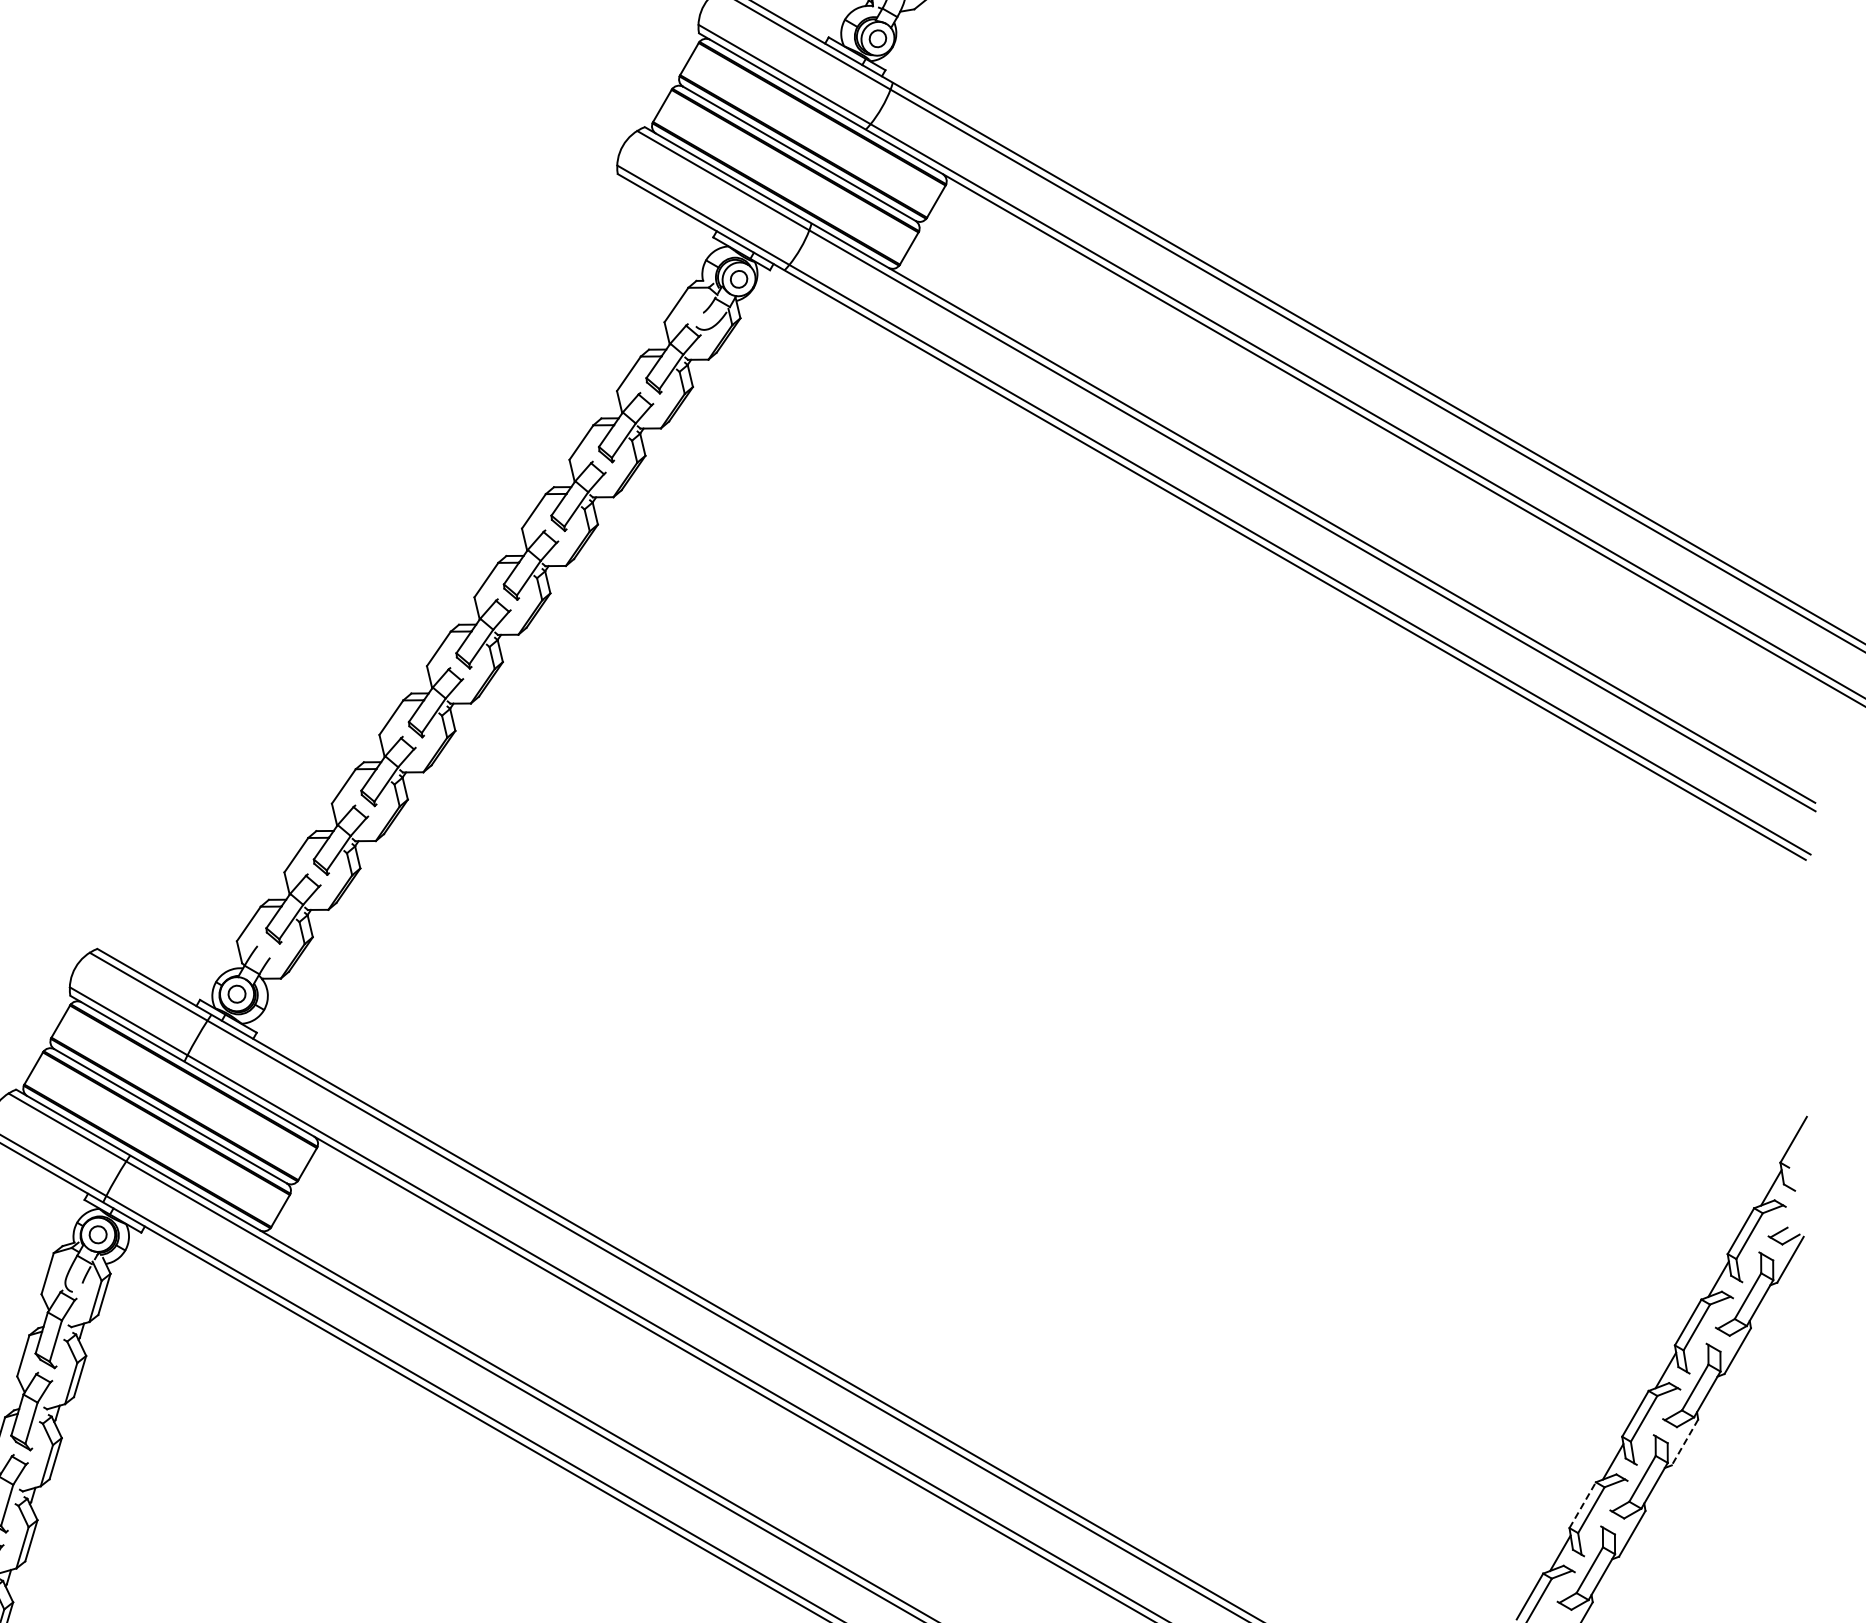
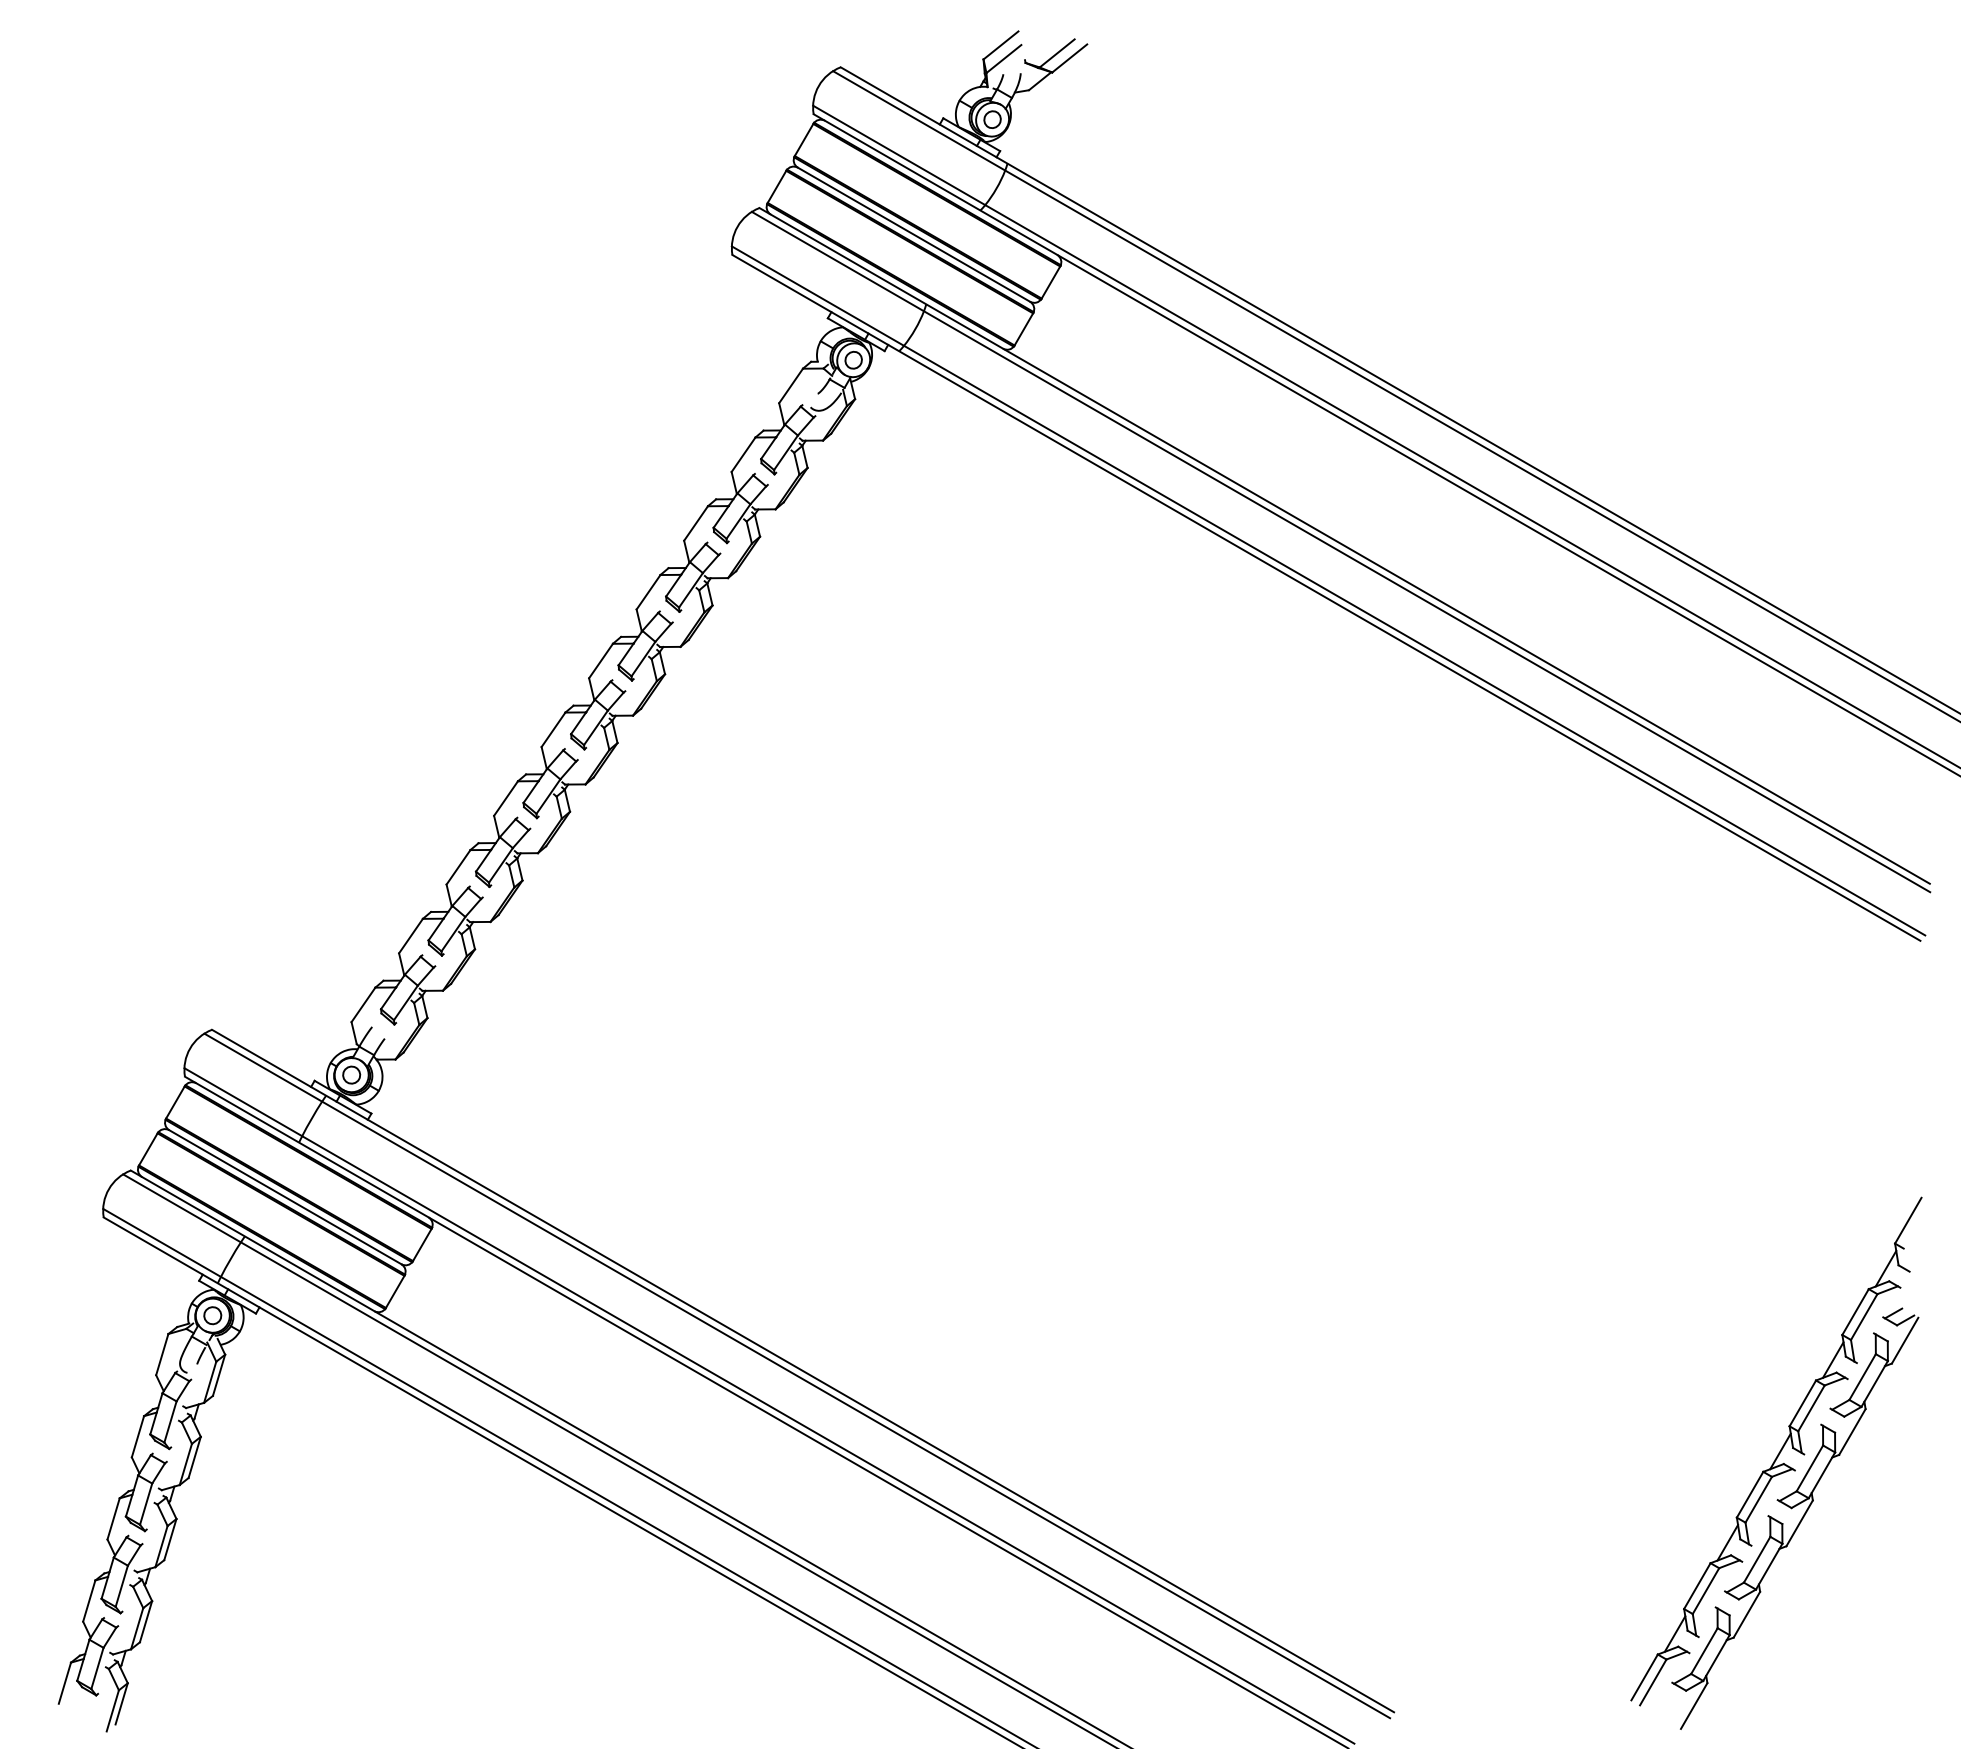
line: (1684, 1442) -> (1799, 1523), dashed -> solid
line: (1582, 1504) -> (1697, 1585), dashed -> solid

